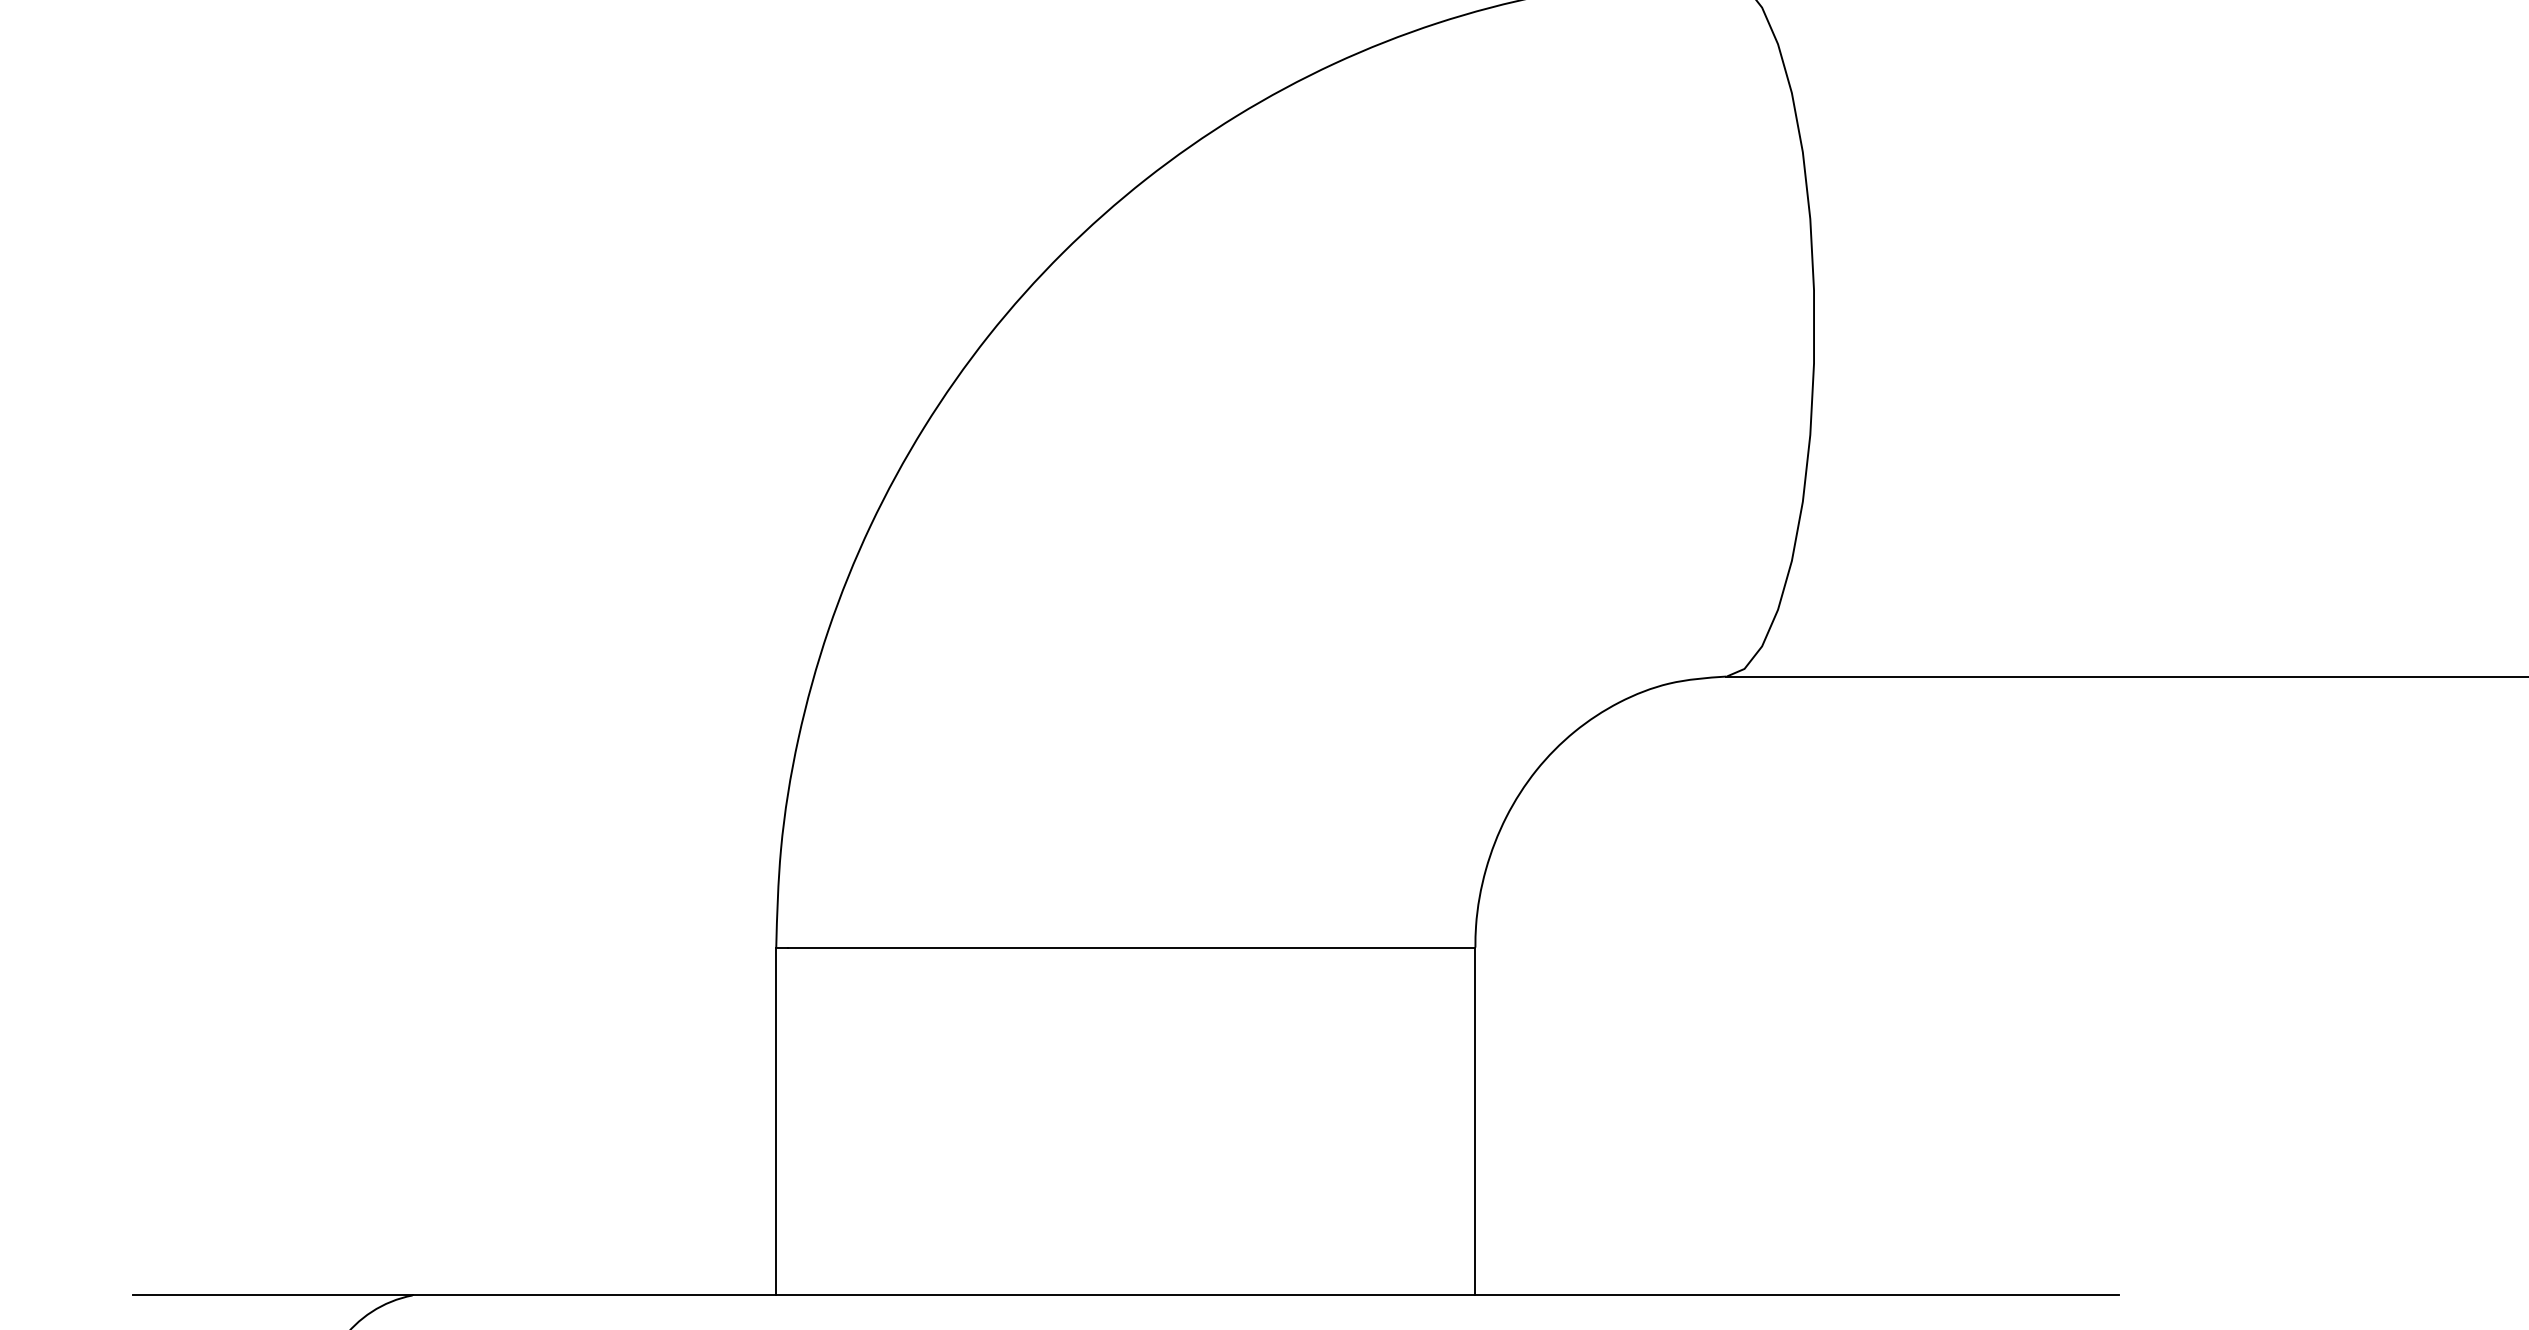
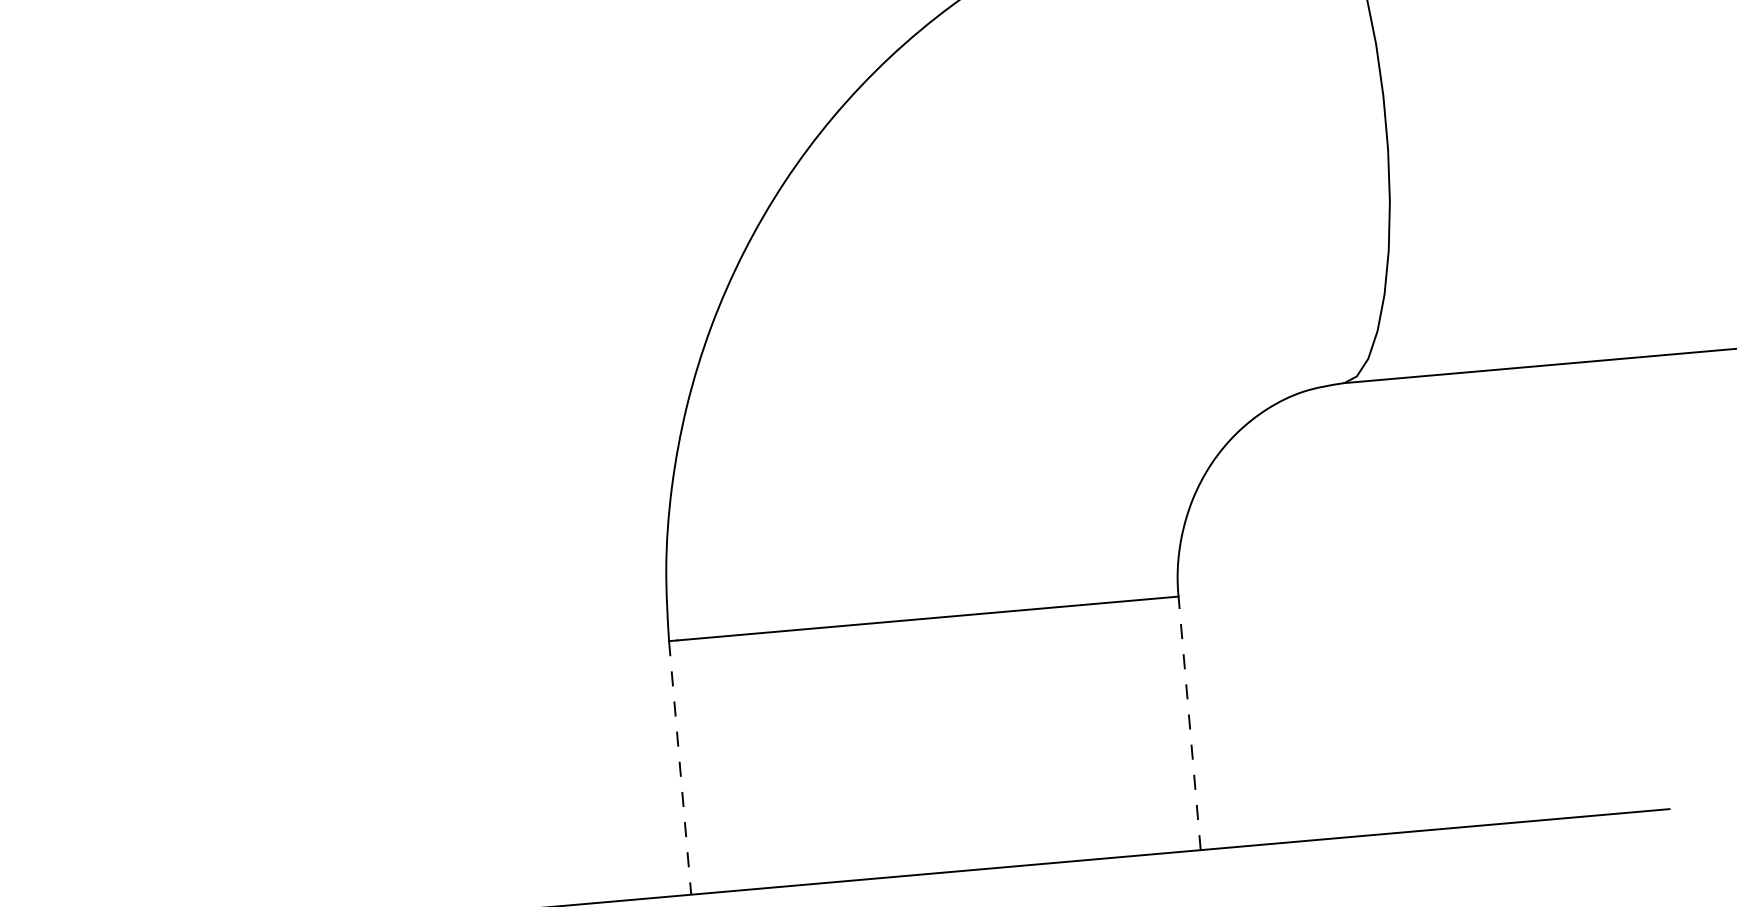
line: (776, 1121) -> (680, 767), solid -> dashed
line: (1475, 1121) -> (1189, 723), solid -> dashed

